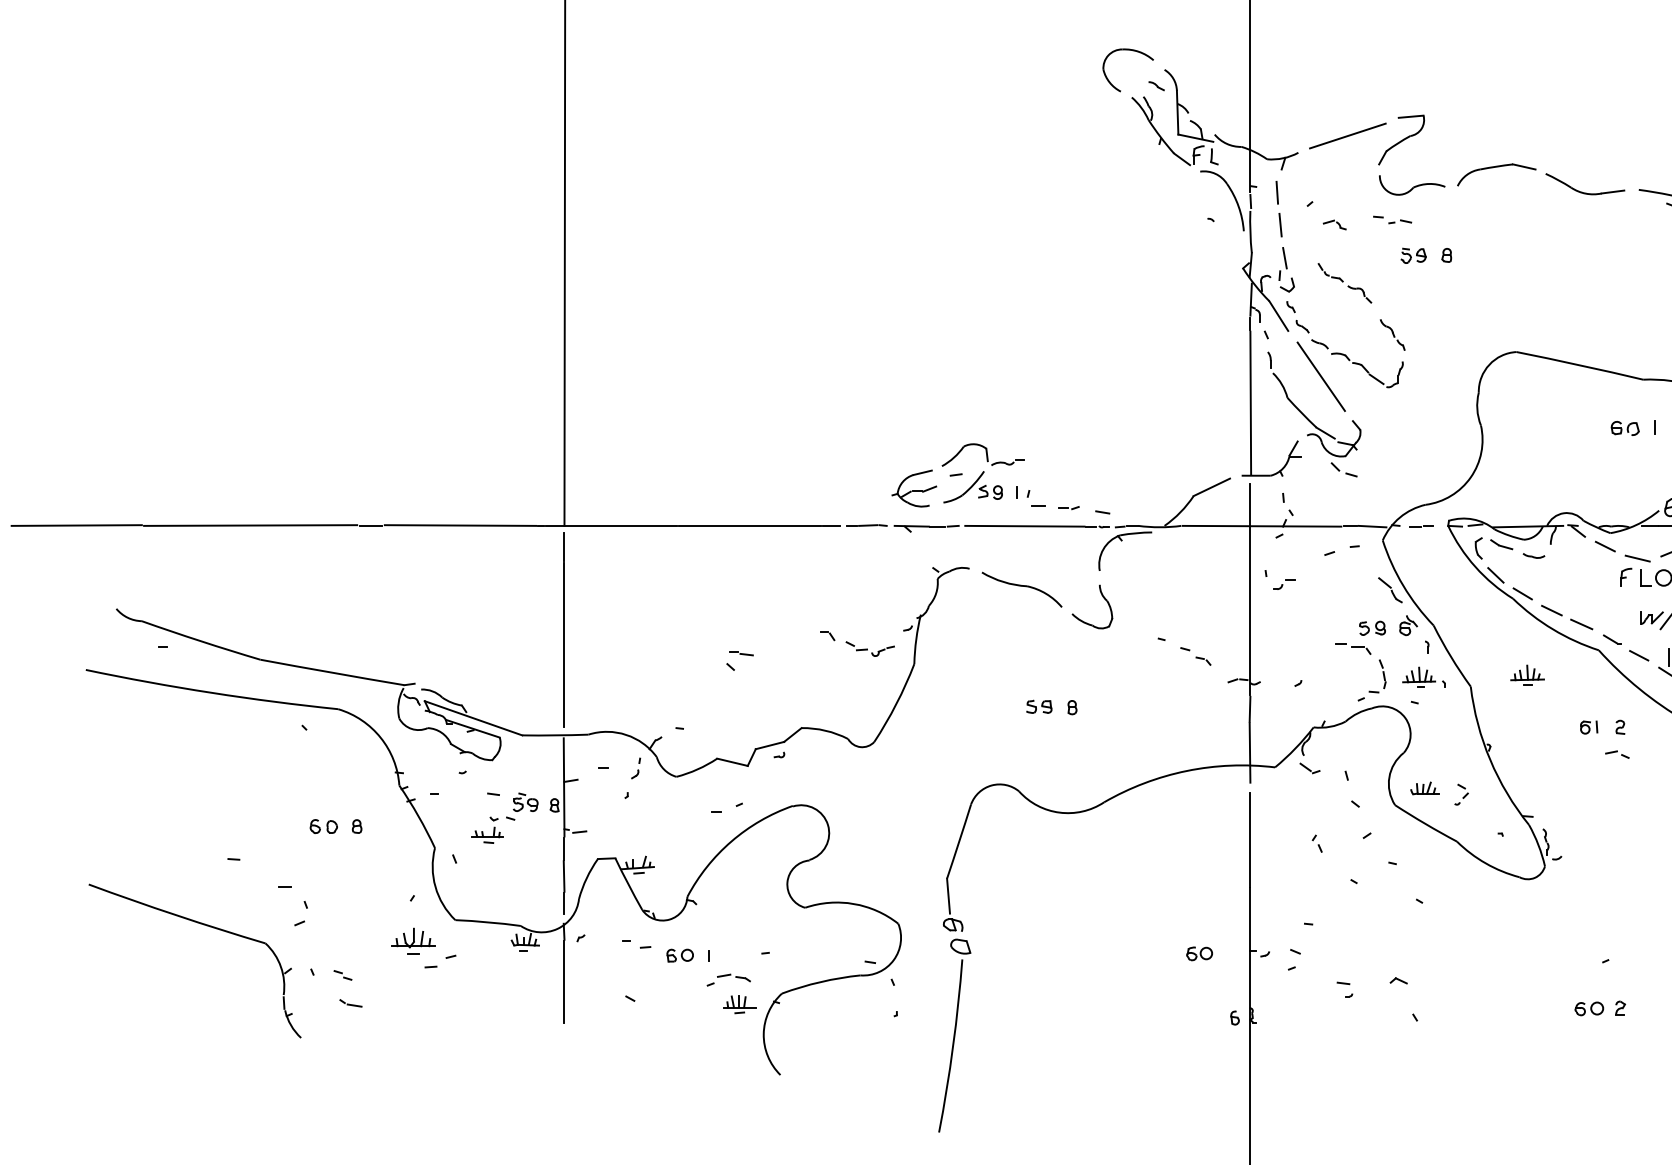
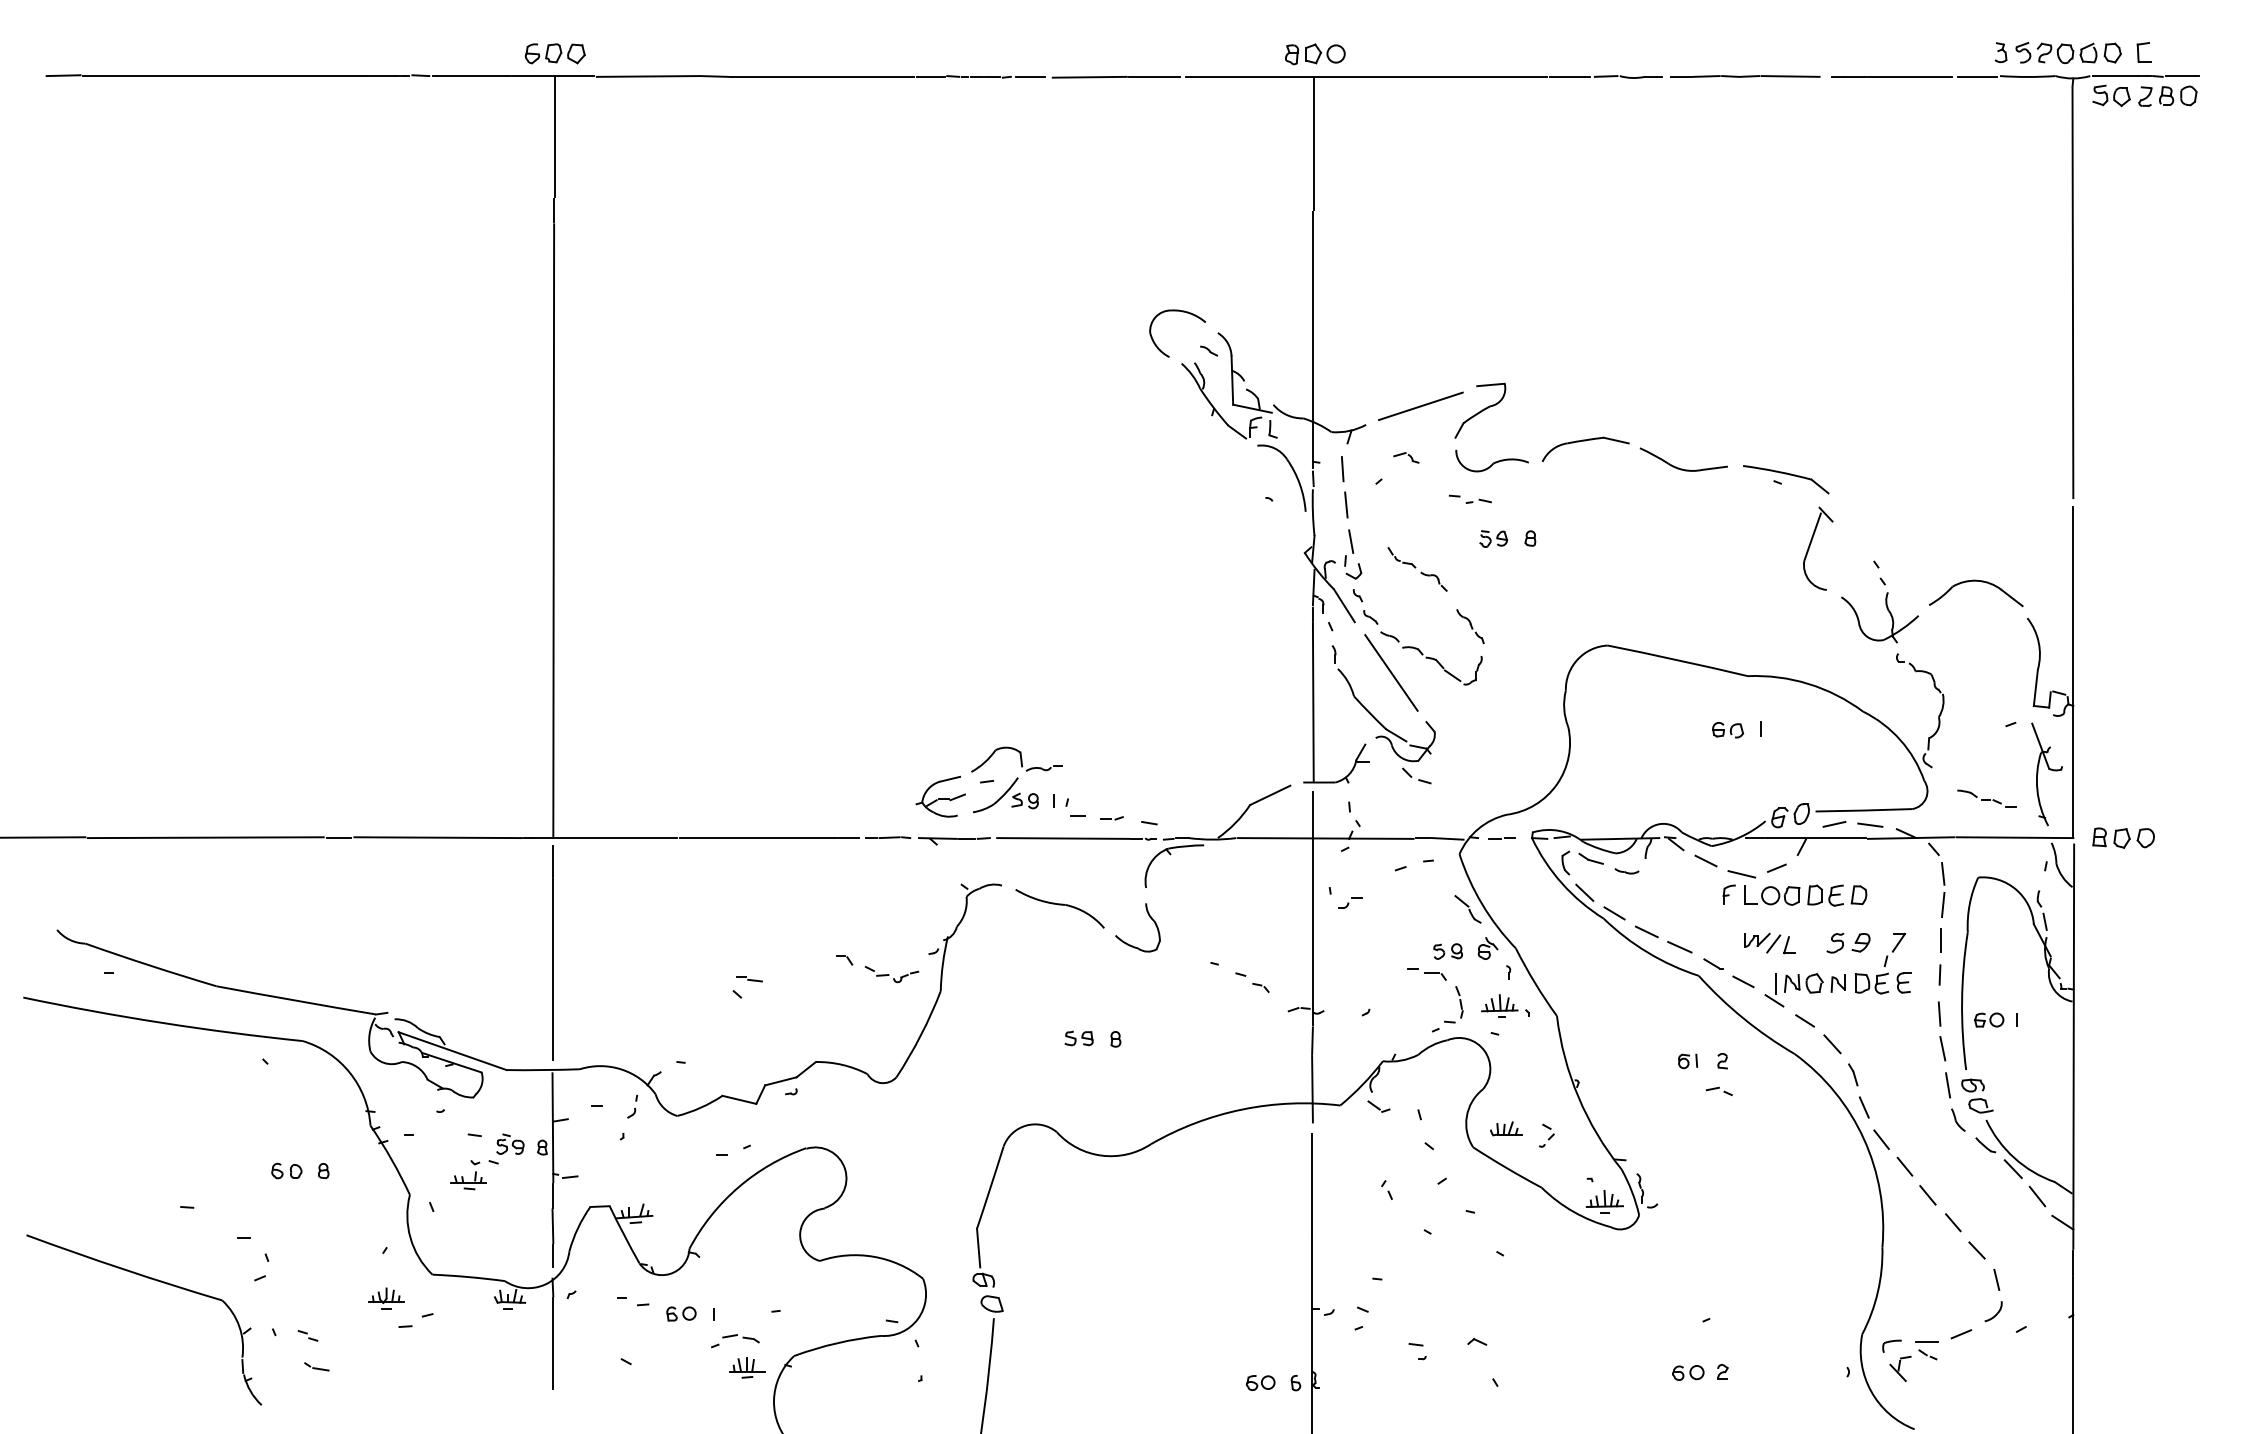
part: (1334, 224) -> (1406, 457), moved
part: (1527, 675) -> (1604, 1201), moved
part: (413, 941) -> (386, 1298), size x0.71
part: (1199, 954) -> (1260, 1383), moved

